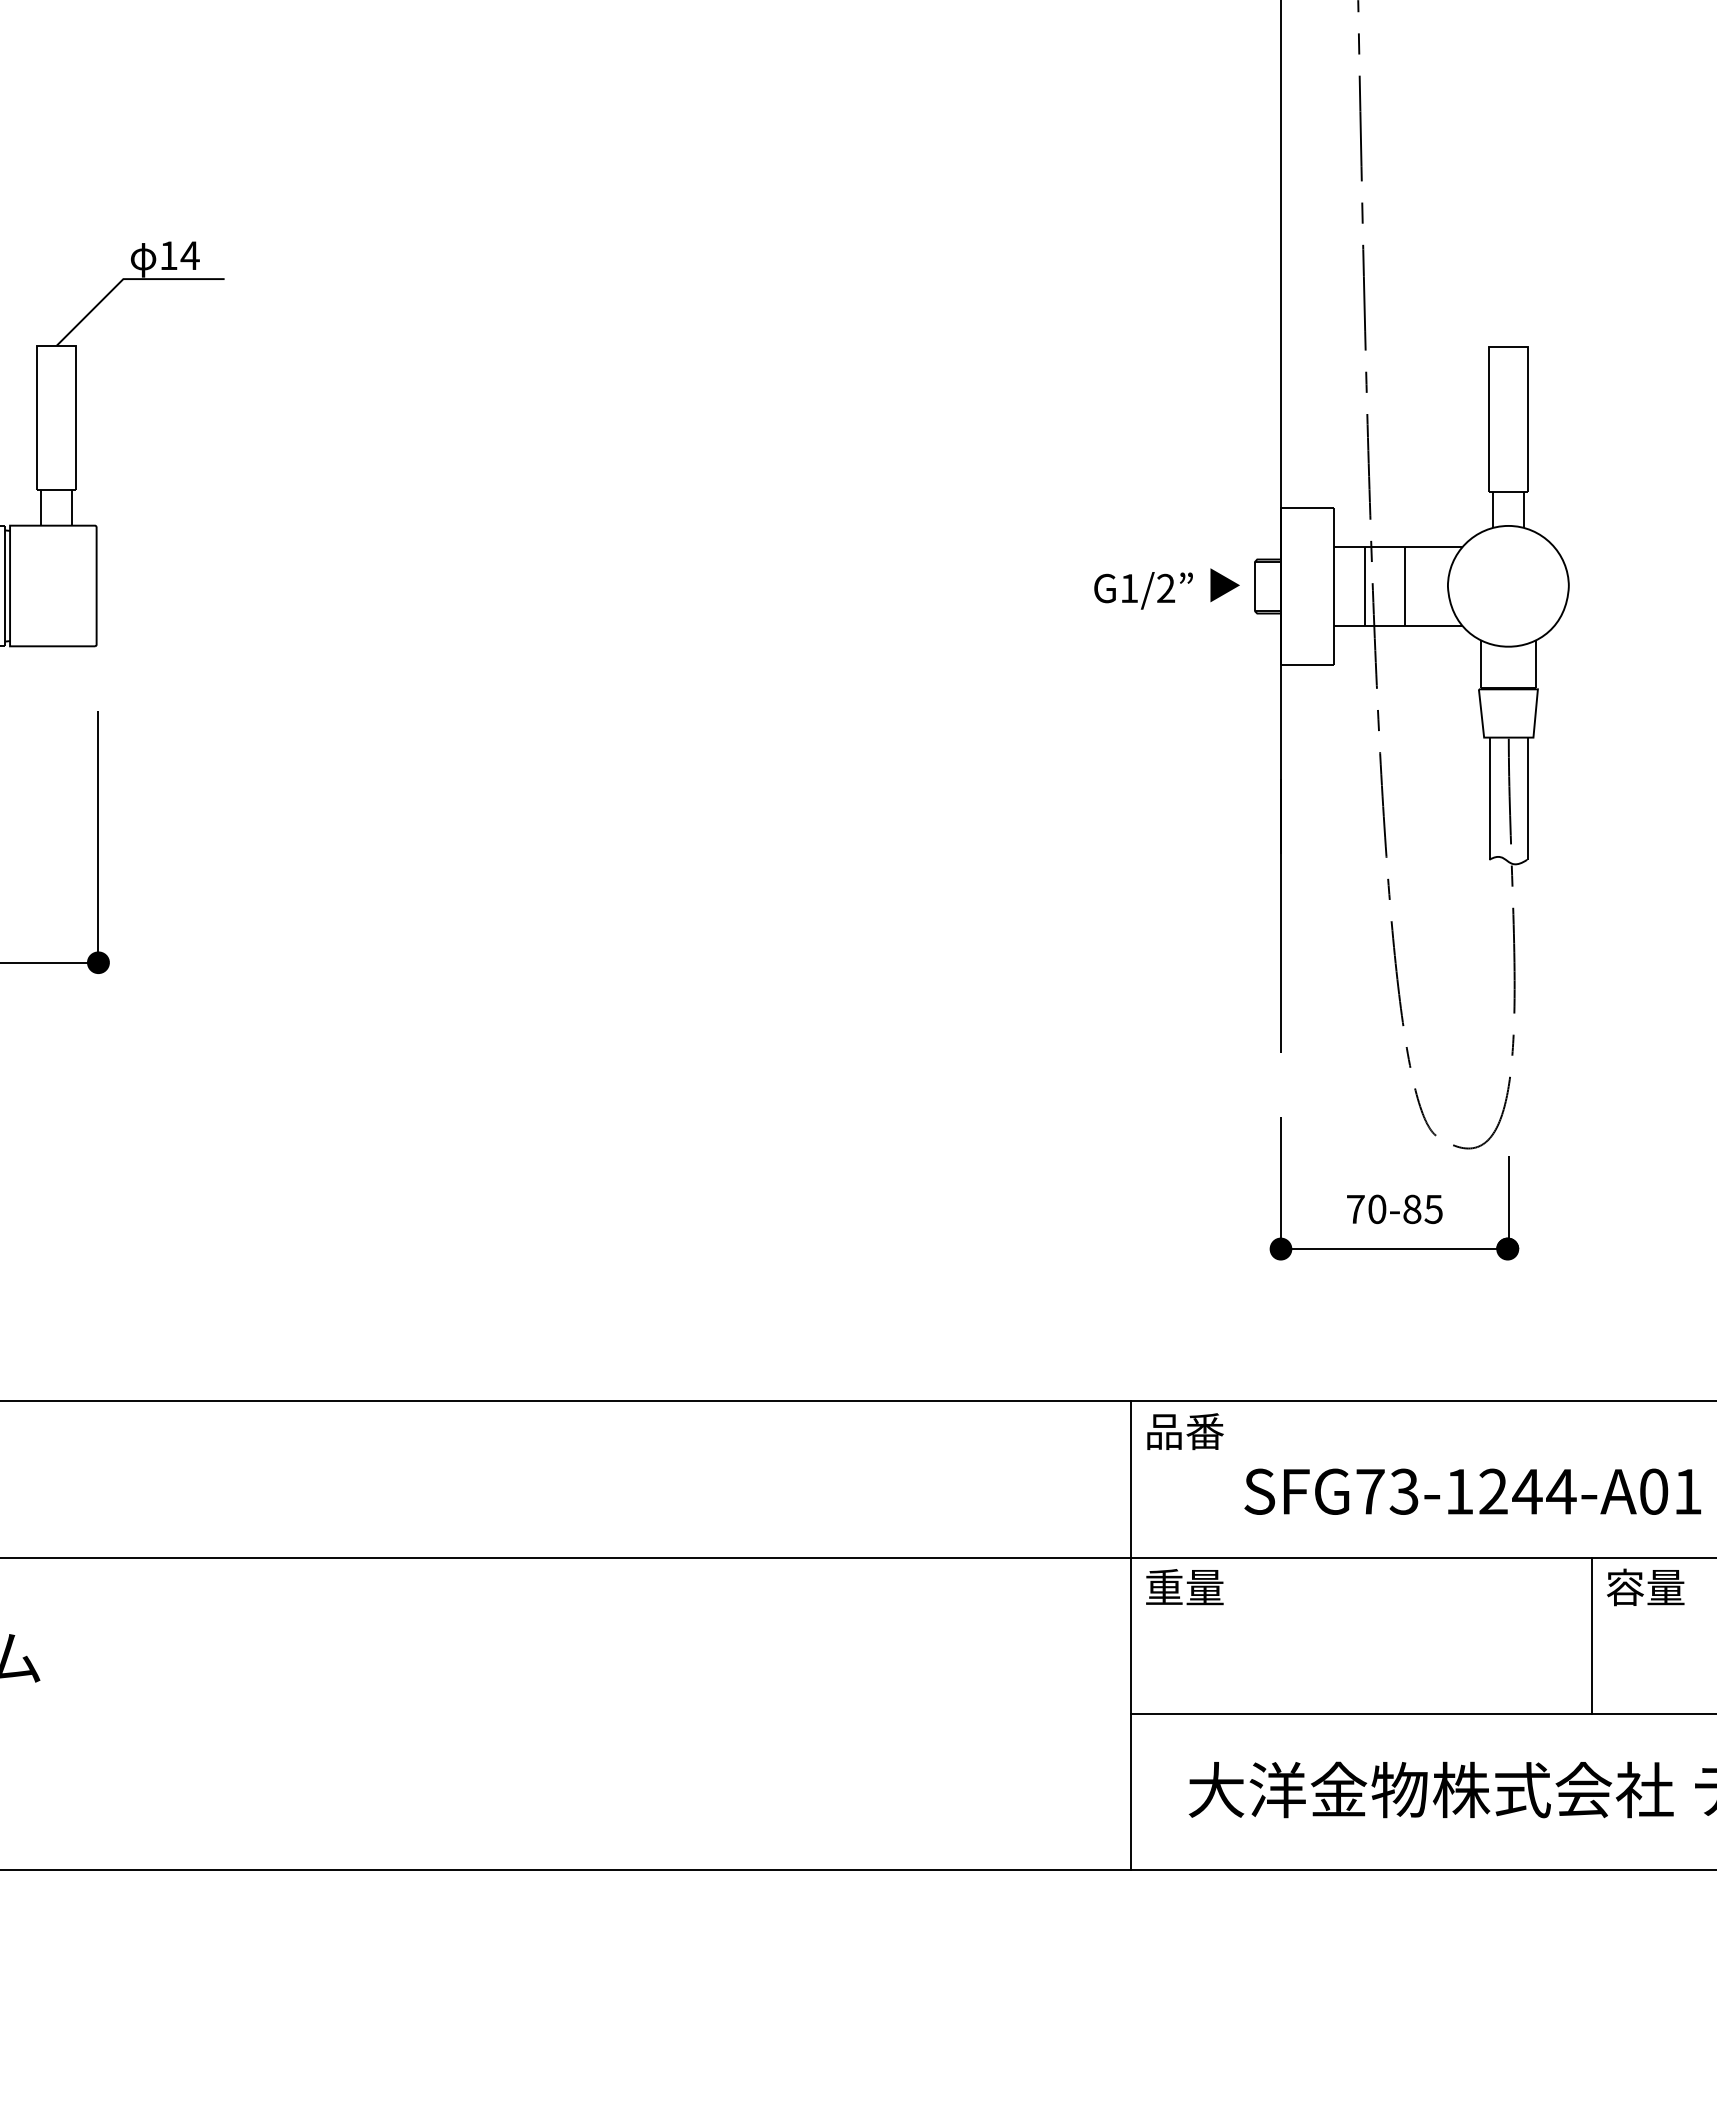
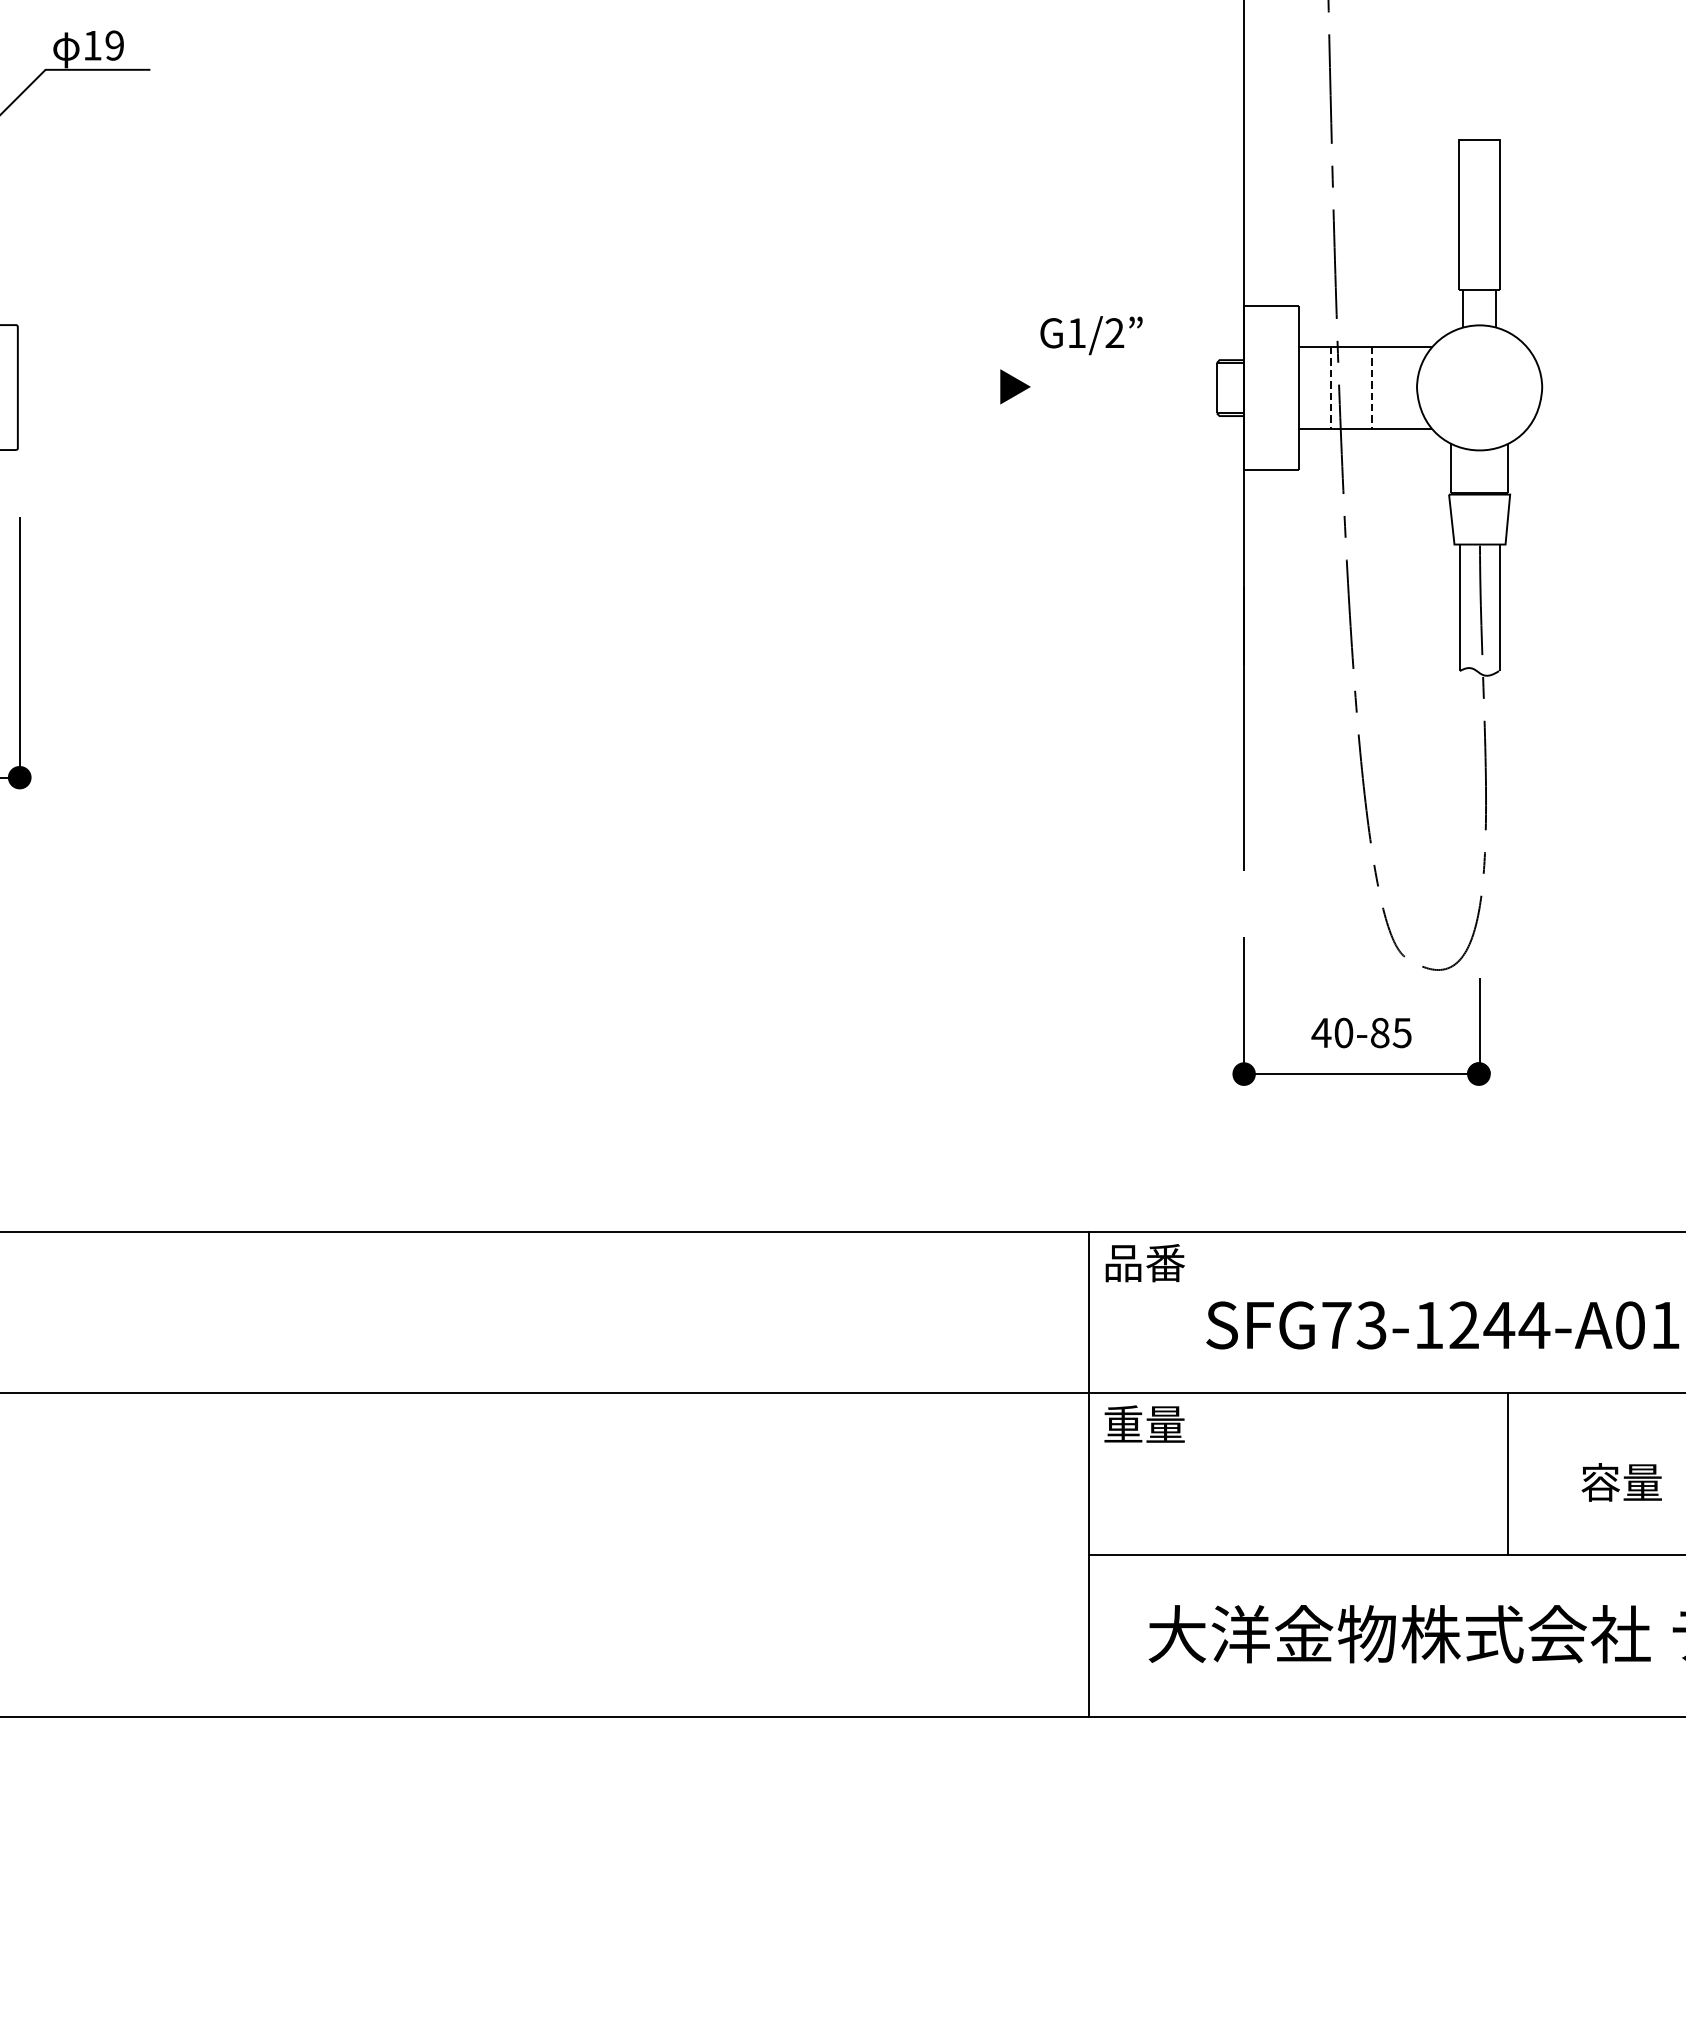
text: (189, 255) -> (114, 45), 14 -> 19
text: (1224, 585) -> (1014, 387), moved
line: (1365, 586) -> (1331, 388), solid -> dashed
line: (1404, 586) -> (1372, 388), solid -> dashed
text: (1143, 590) -> (1091, 335), moved
text: (1355, 1209) -> (1321, 1033), 70-85 -> 40-85
text: (1645, 1587) -> (1621, 1482), moved
line: (1591, 1635) -> (1507, 1474), moved

